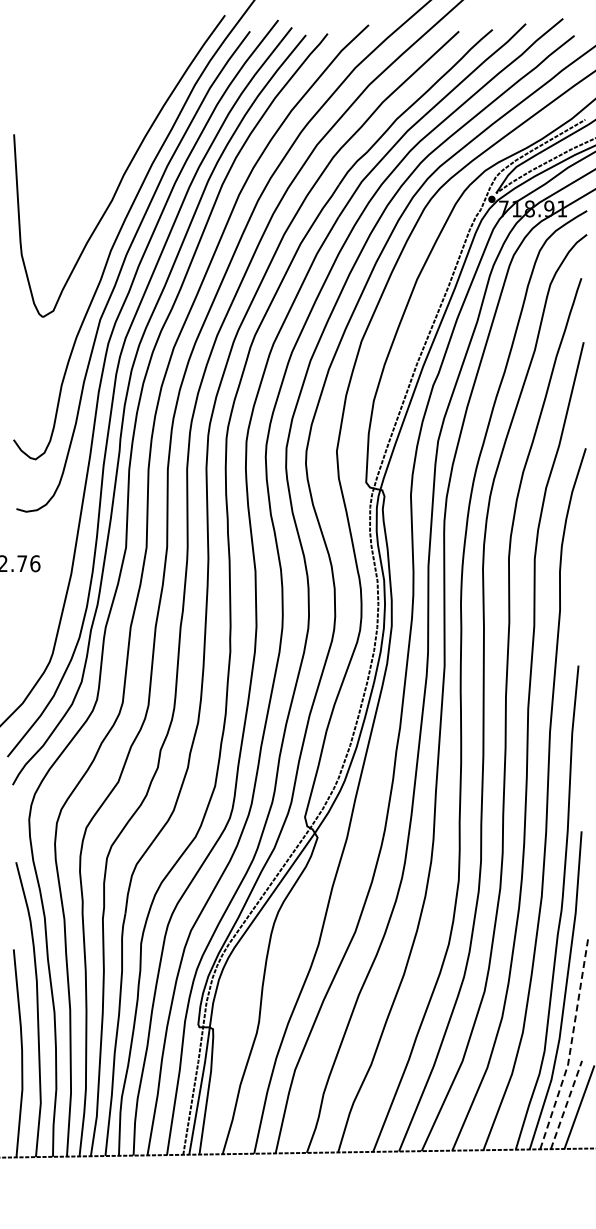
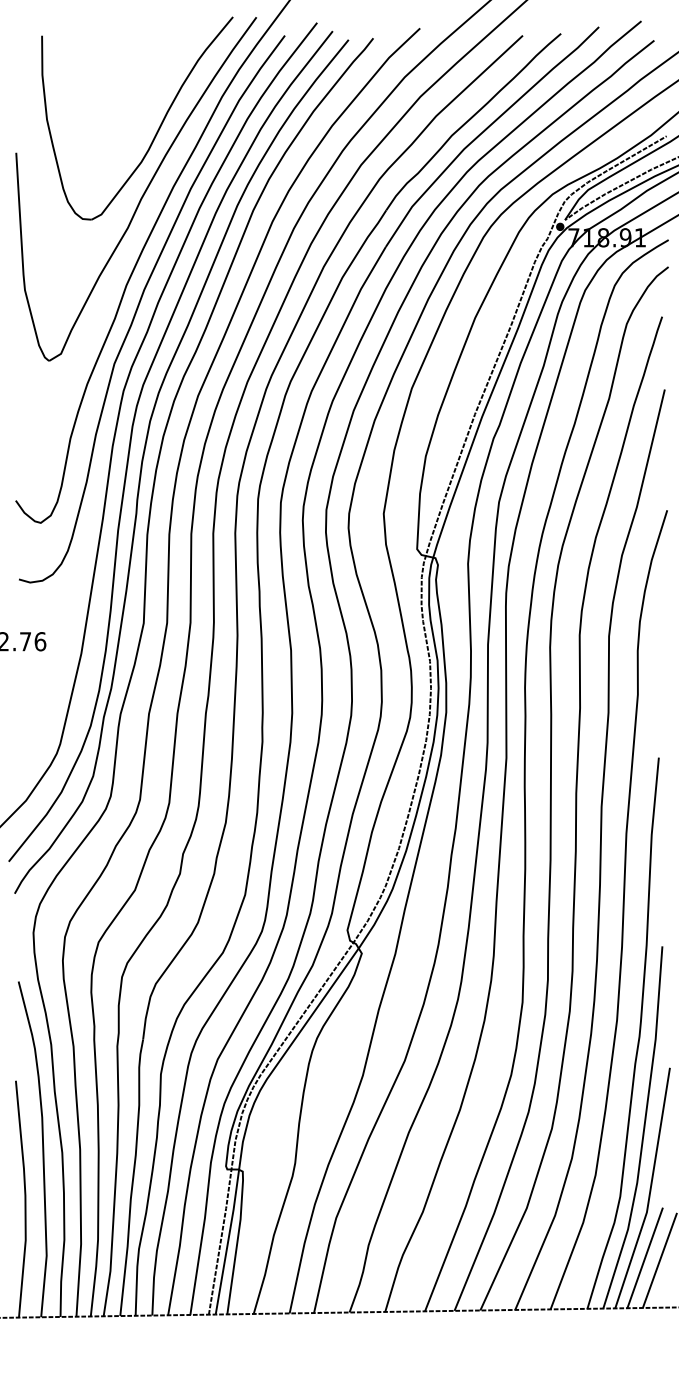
part: (138, 113) -> (157, 129), added
line: (571, 1045) -> (650, 1190), dashed -> solid
line: (566, 1105) -> (645, 1258), dashed -> solid

